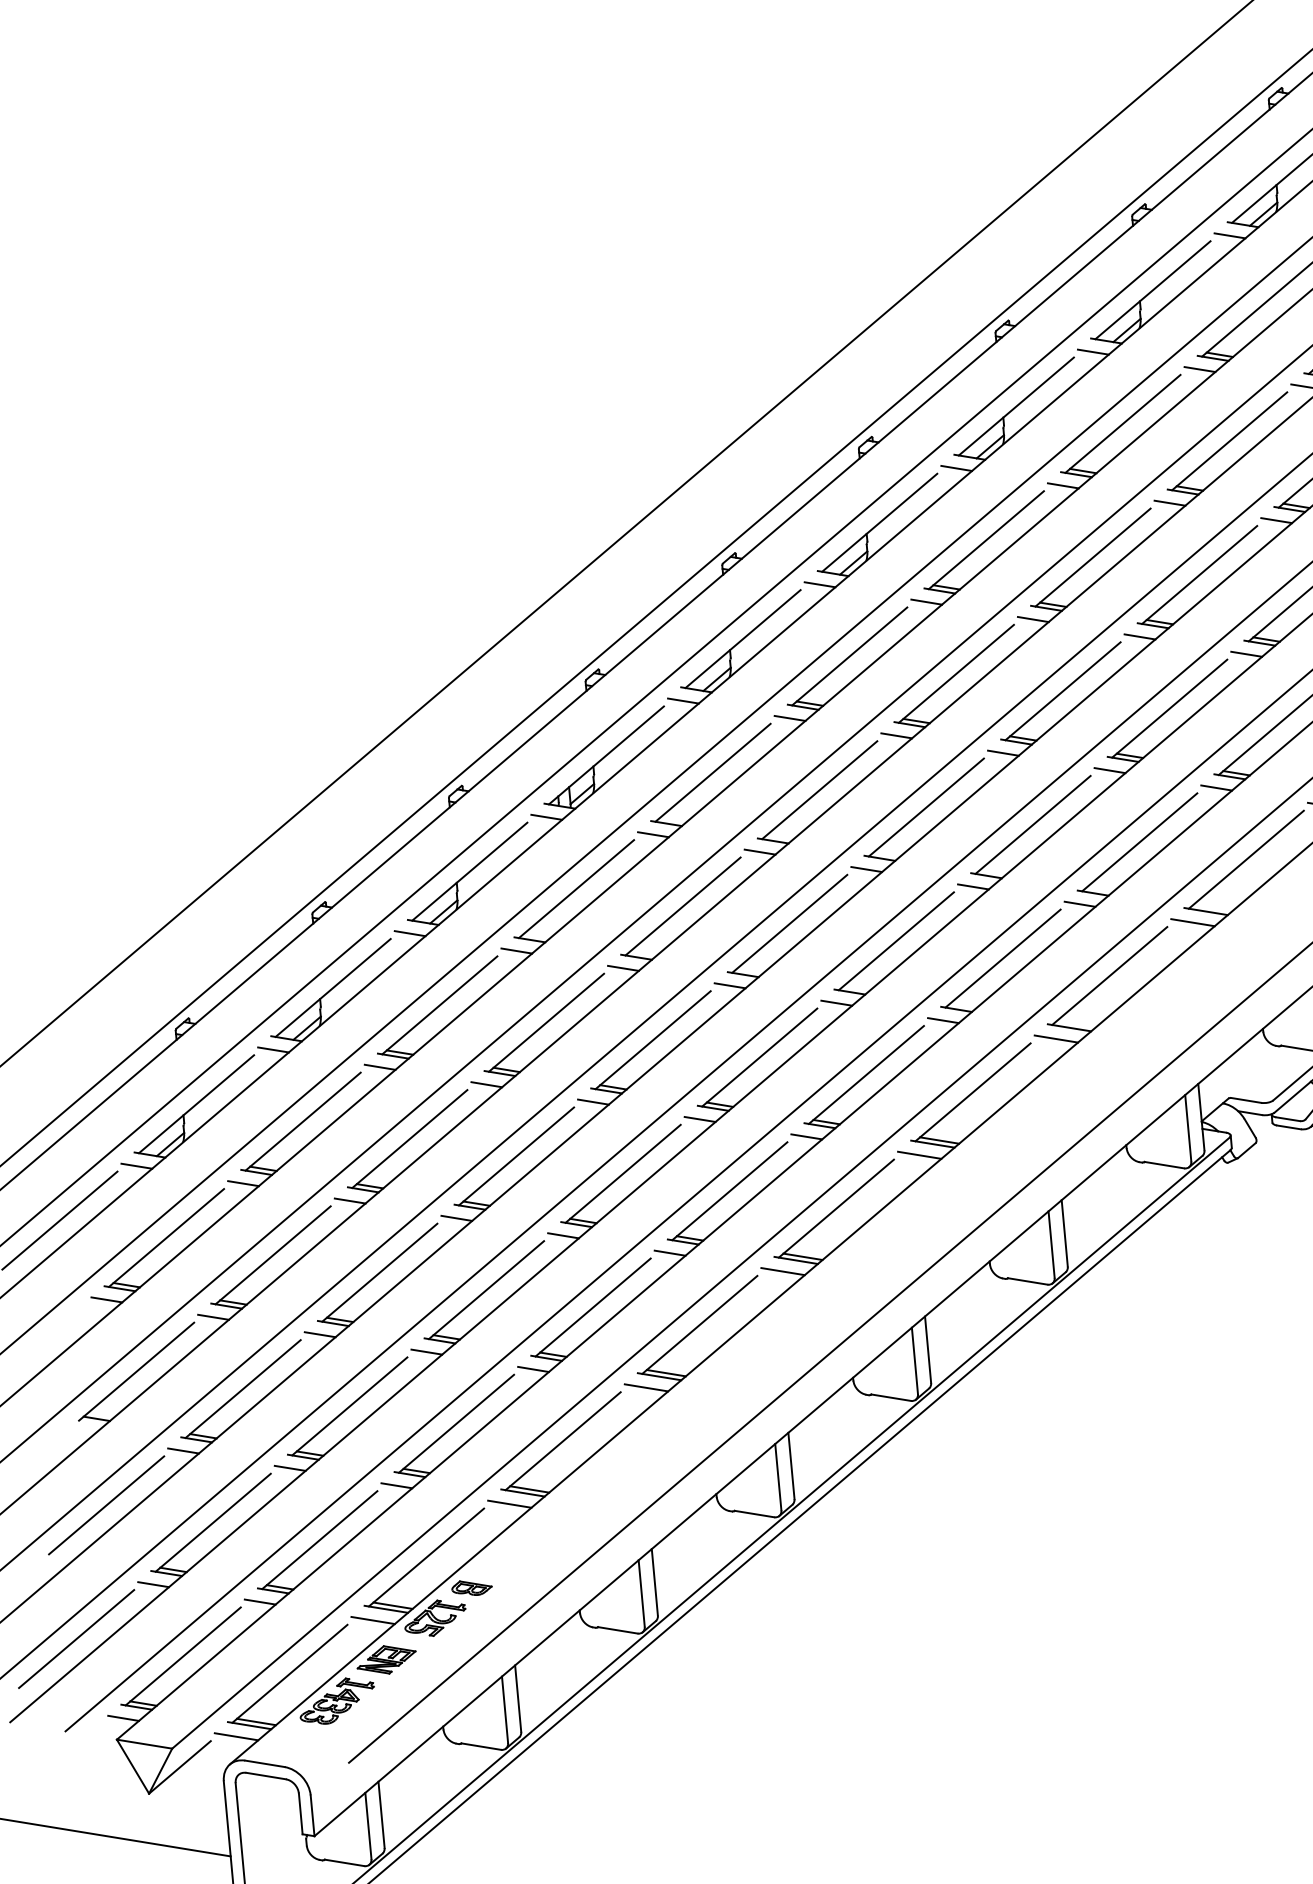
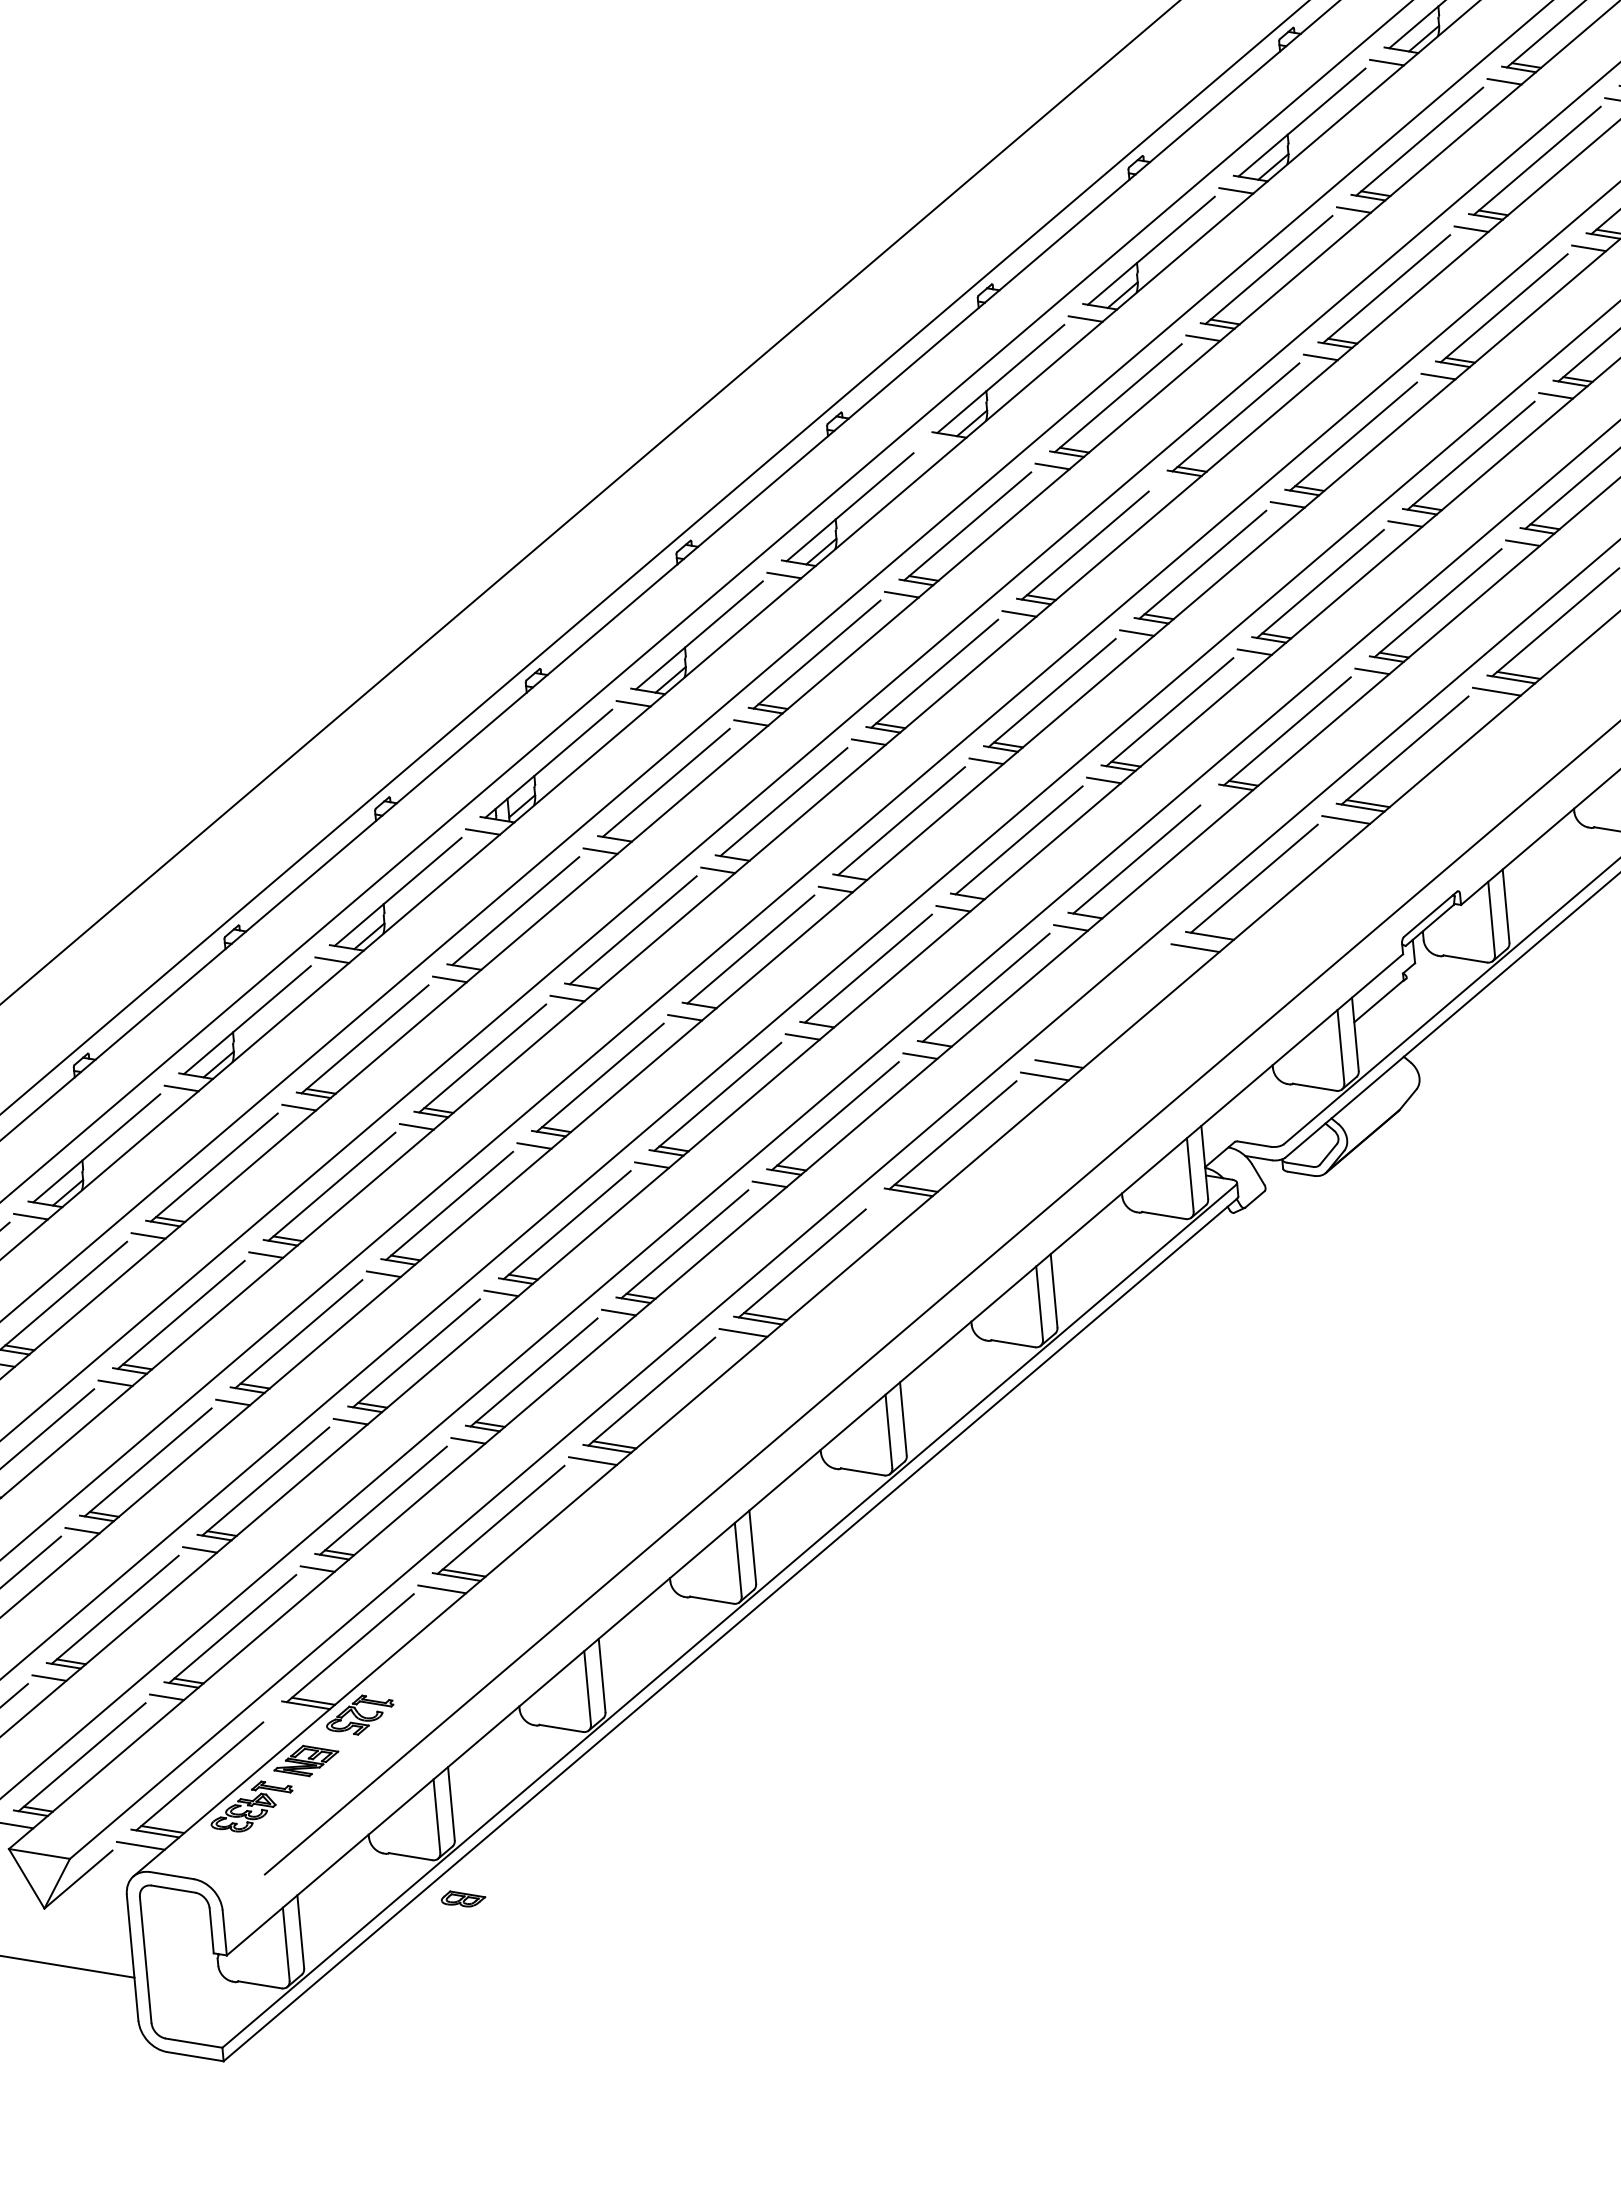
line: (956, 468) -> (934, 447), removed
line: (1170, 503) -> (1170, 485), removed
line: (1216, 787) -> (1221, 799), removed
line: (1109, 975) -> (1103, 1006), removed
line: (919, 1155) -> (894, 1204), removed
part: (471, 1587) -> (463, 1898), moved
line: (373, 1620) -> (291, 1717), removed

